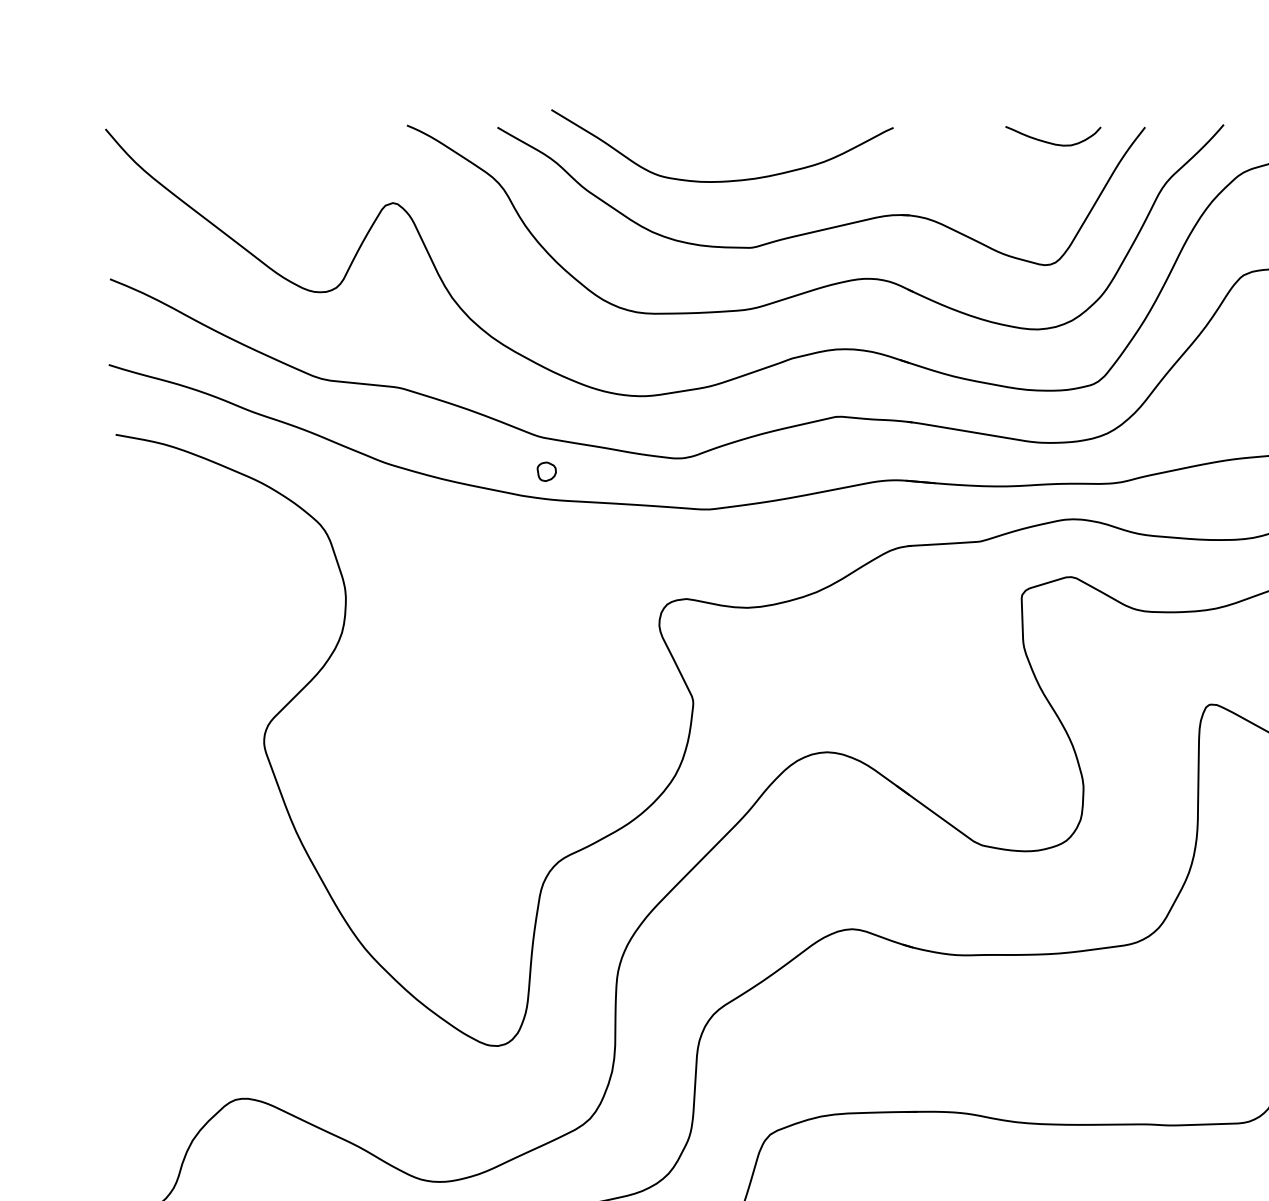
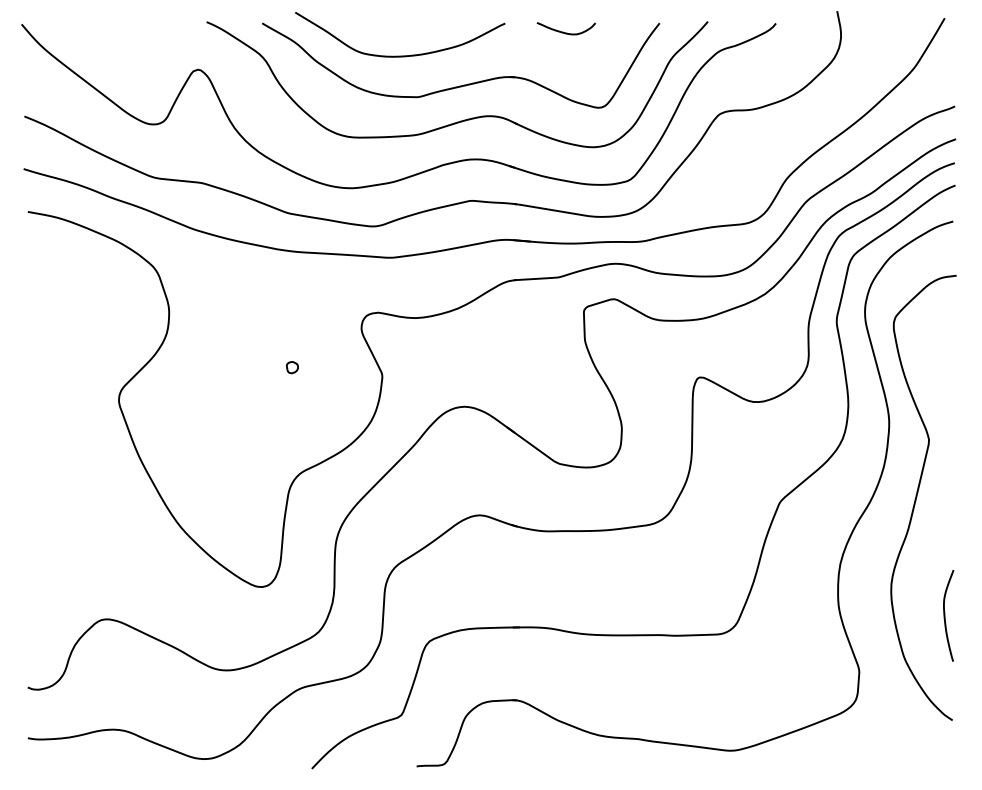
curve: (1048, 140) -> (563, 31), moved
part: (546, 471) -> (292, 367), moved

